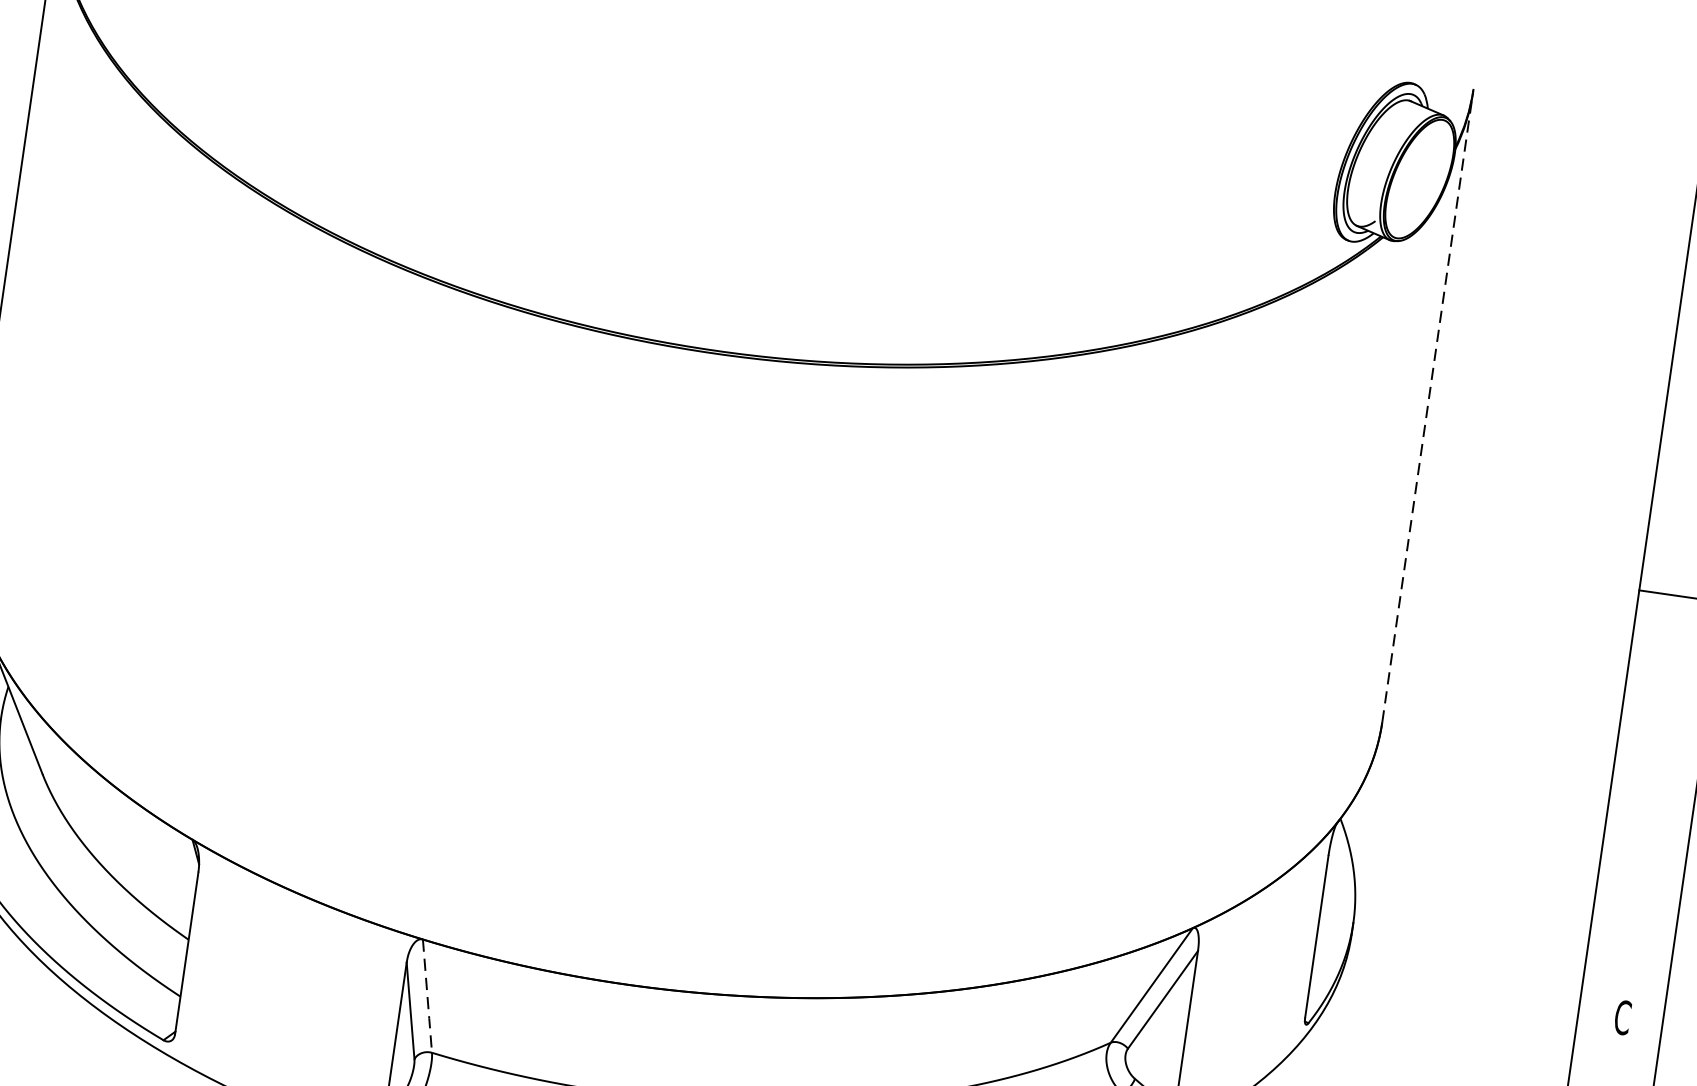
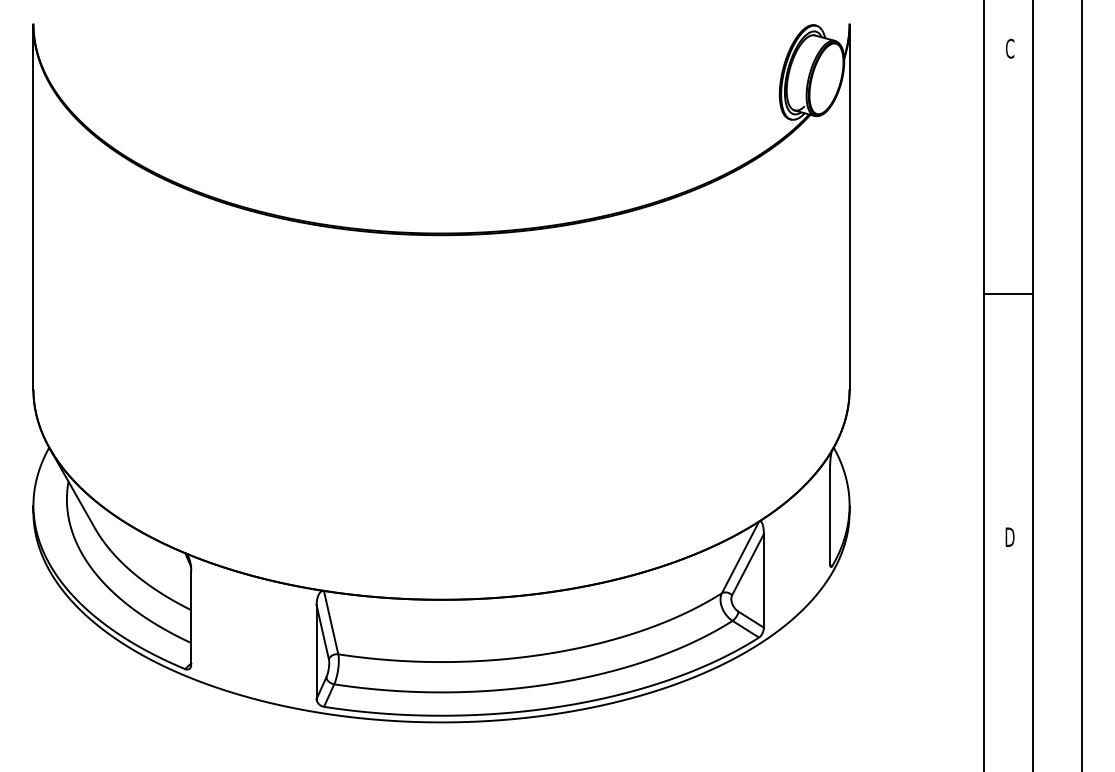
line: (1427, 405) -> (849, 206), dashed -> solid
line: (428, 996) -> (331, 622), dashed -> solid
text: (1622, 1018) -> (1009, 537), C -> D

